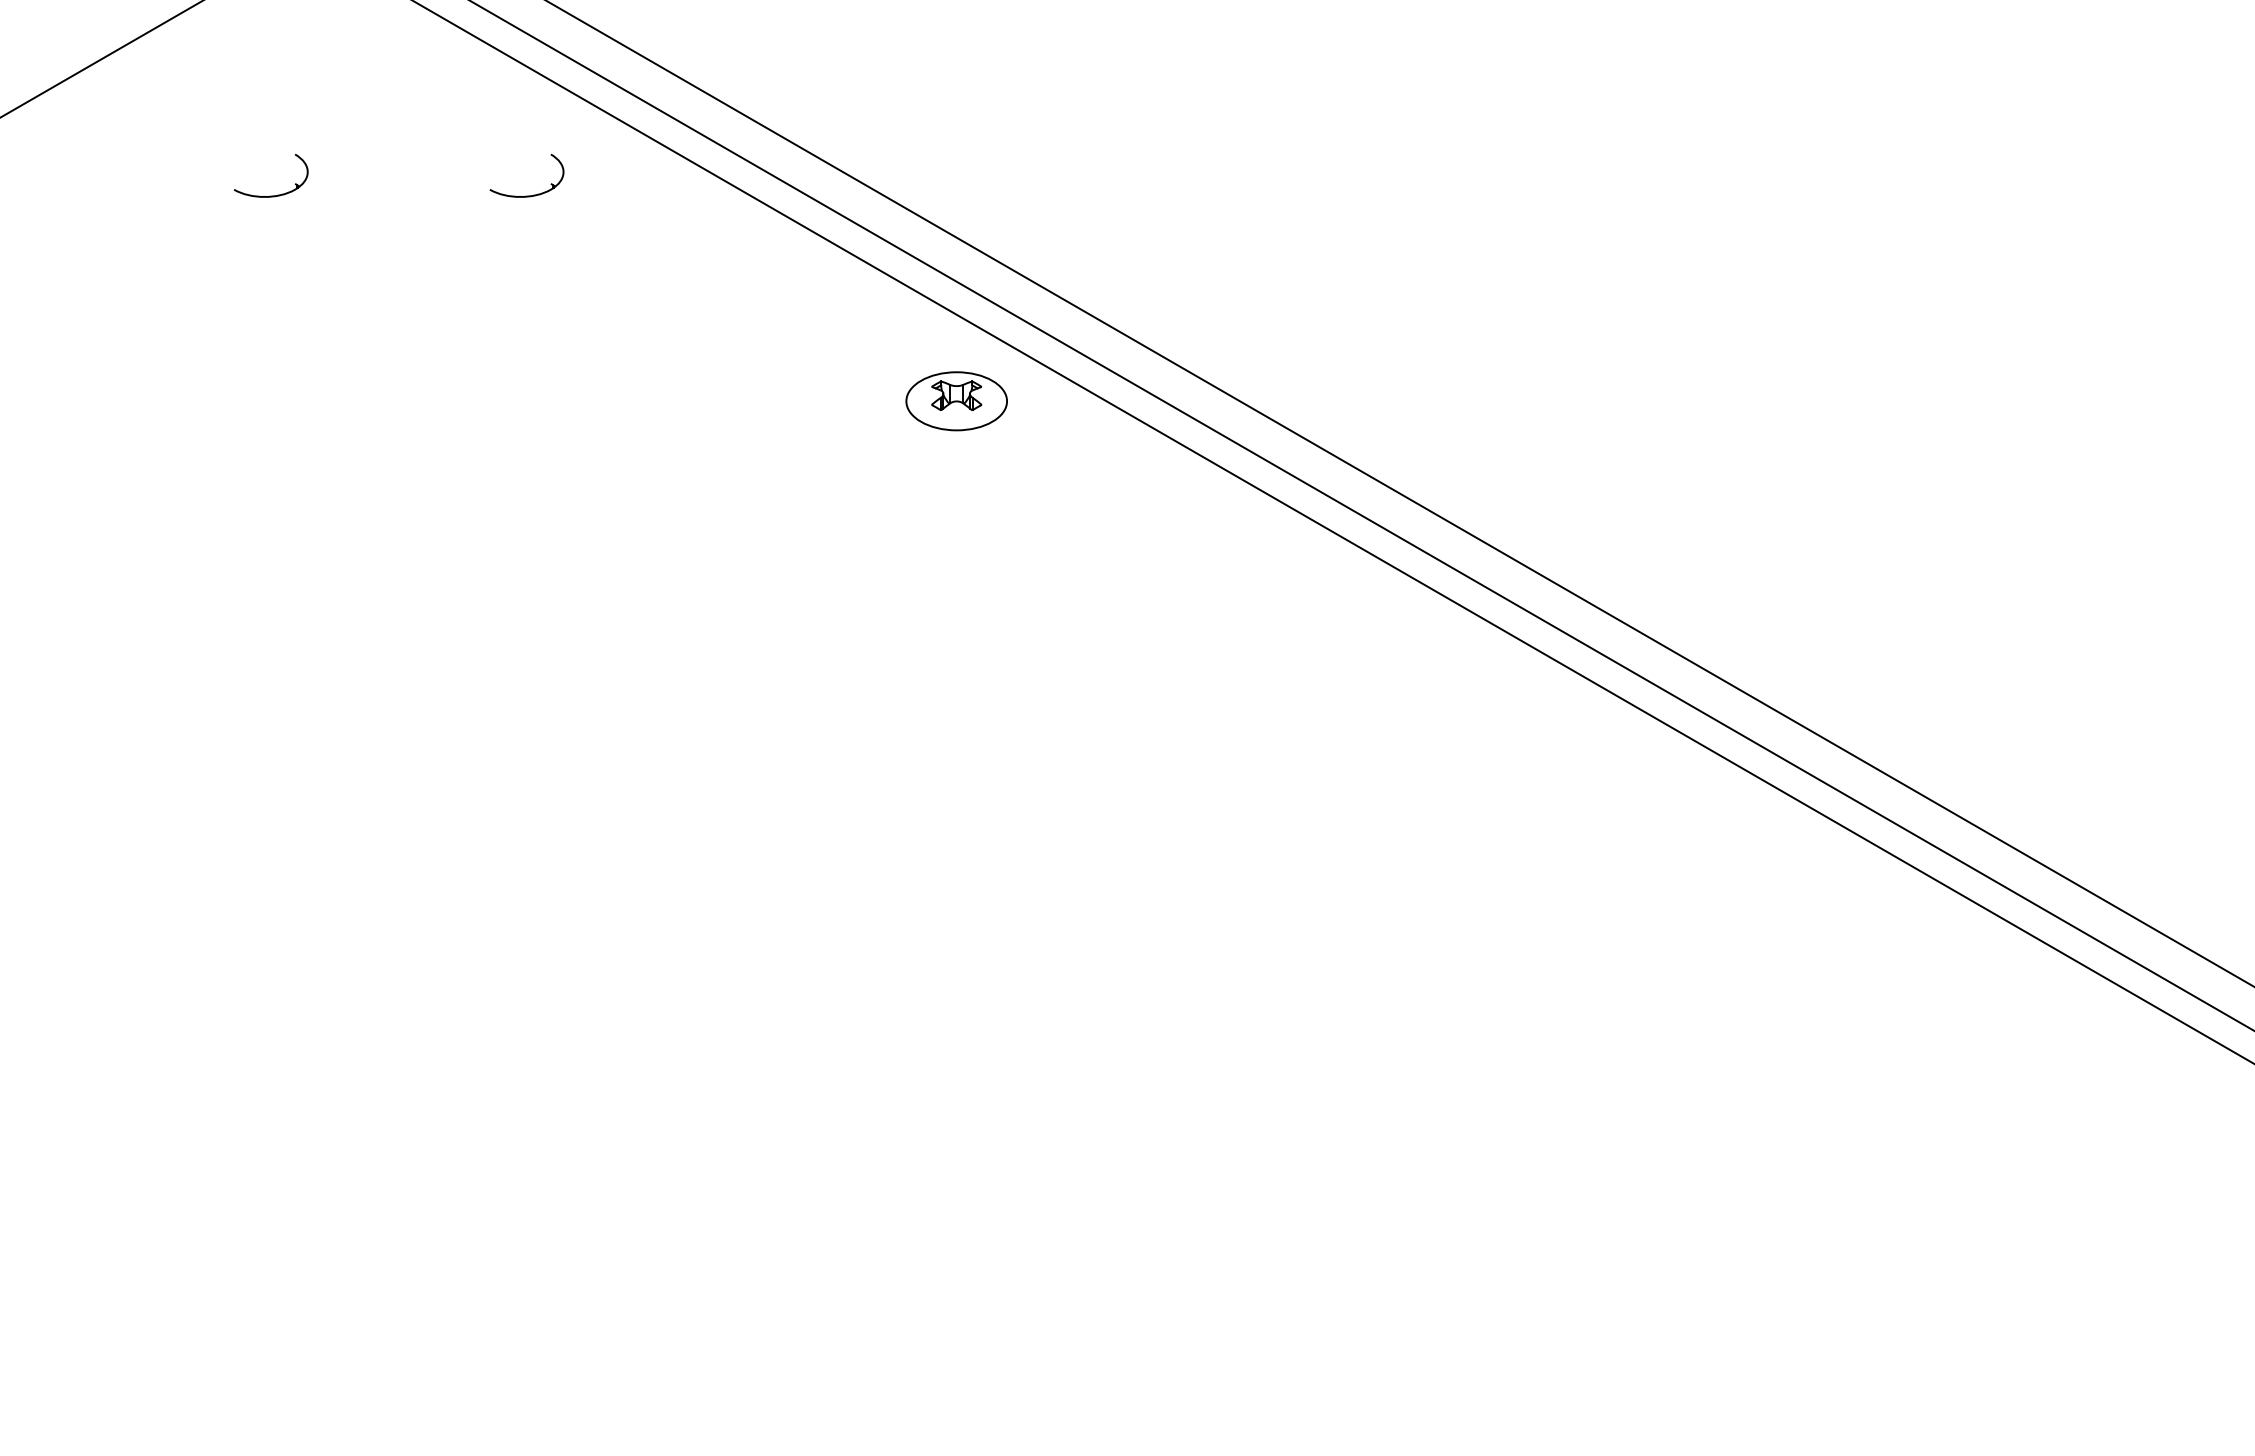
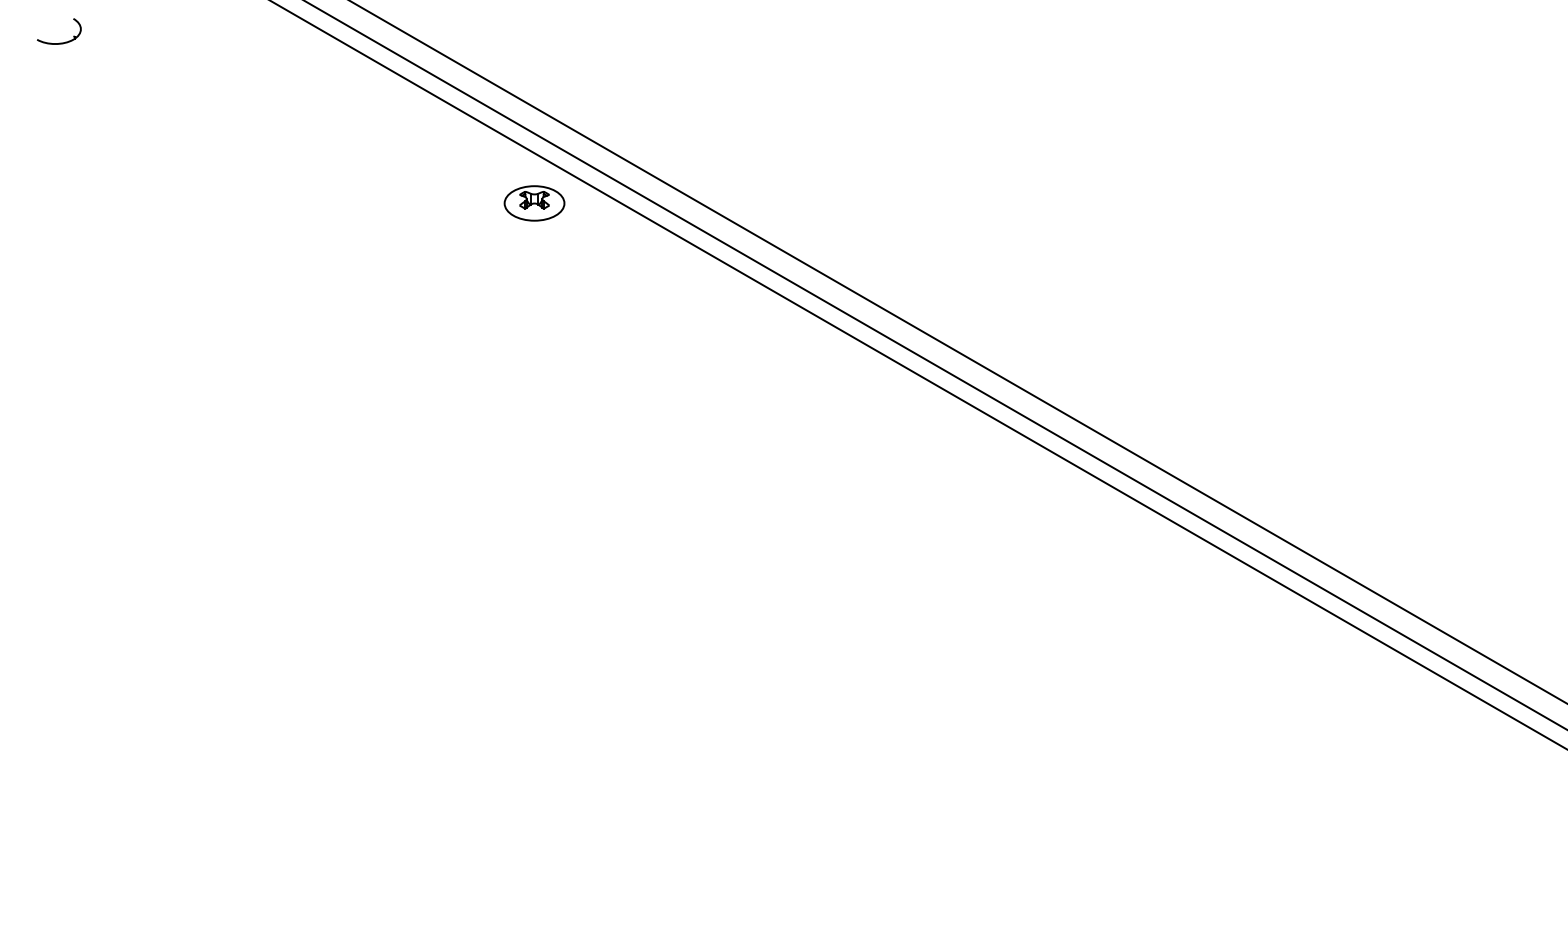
part: (527, 194) -> (211, 42), removed
part: (956, 401) -> (534, 203), moved

